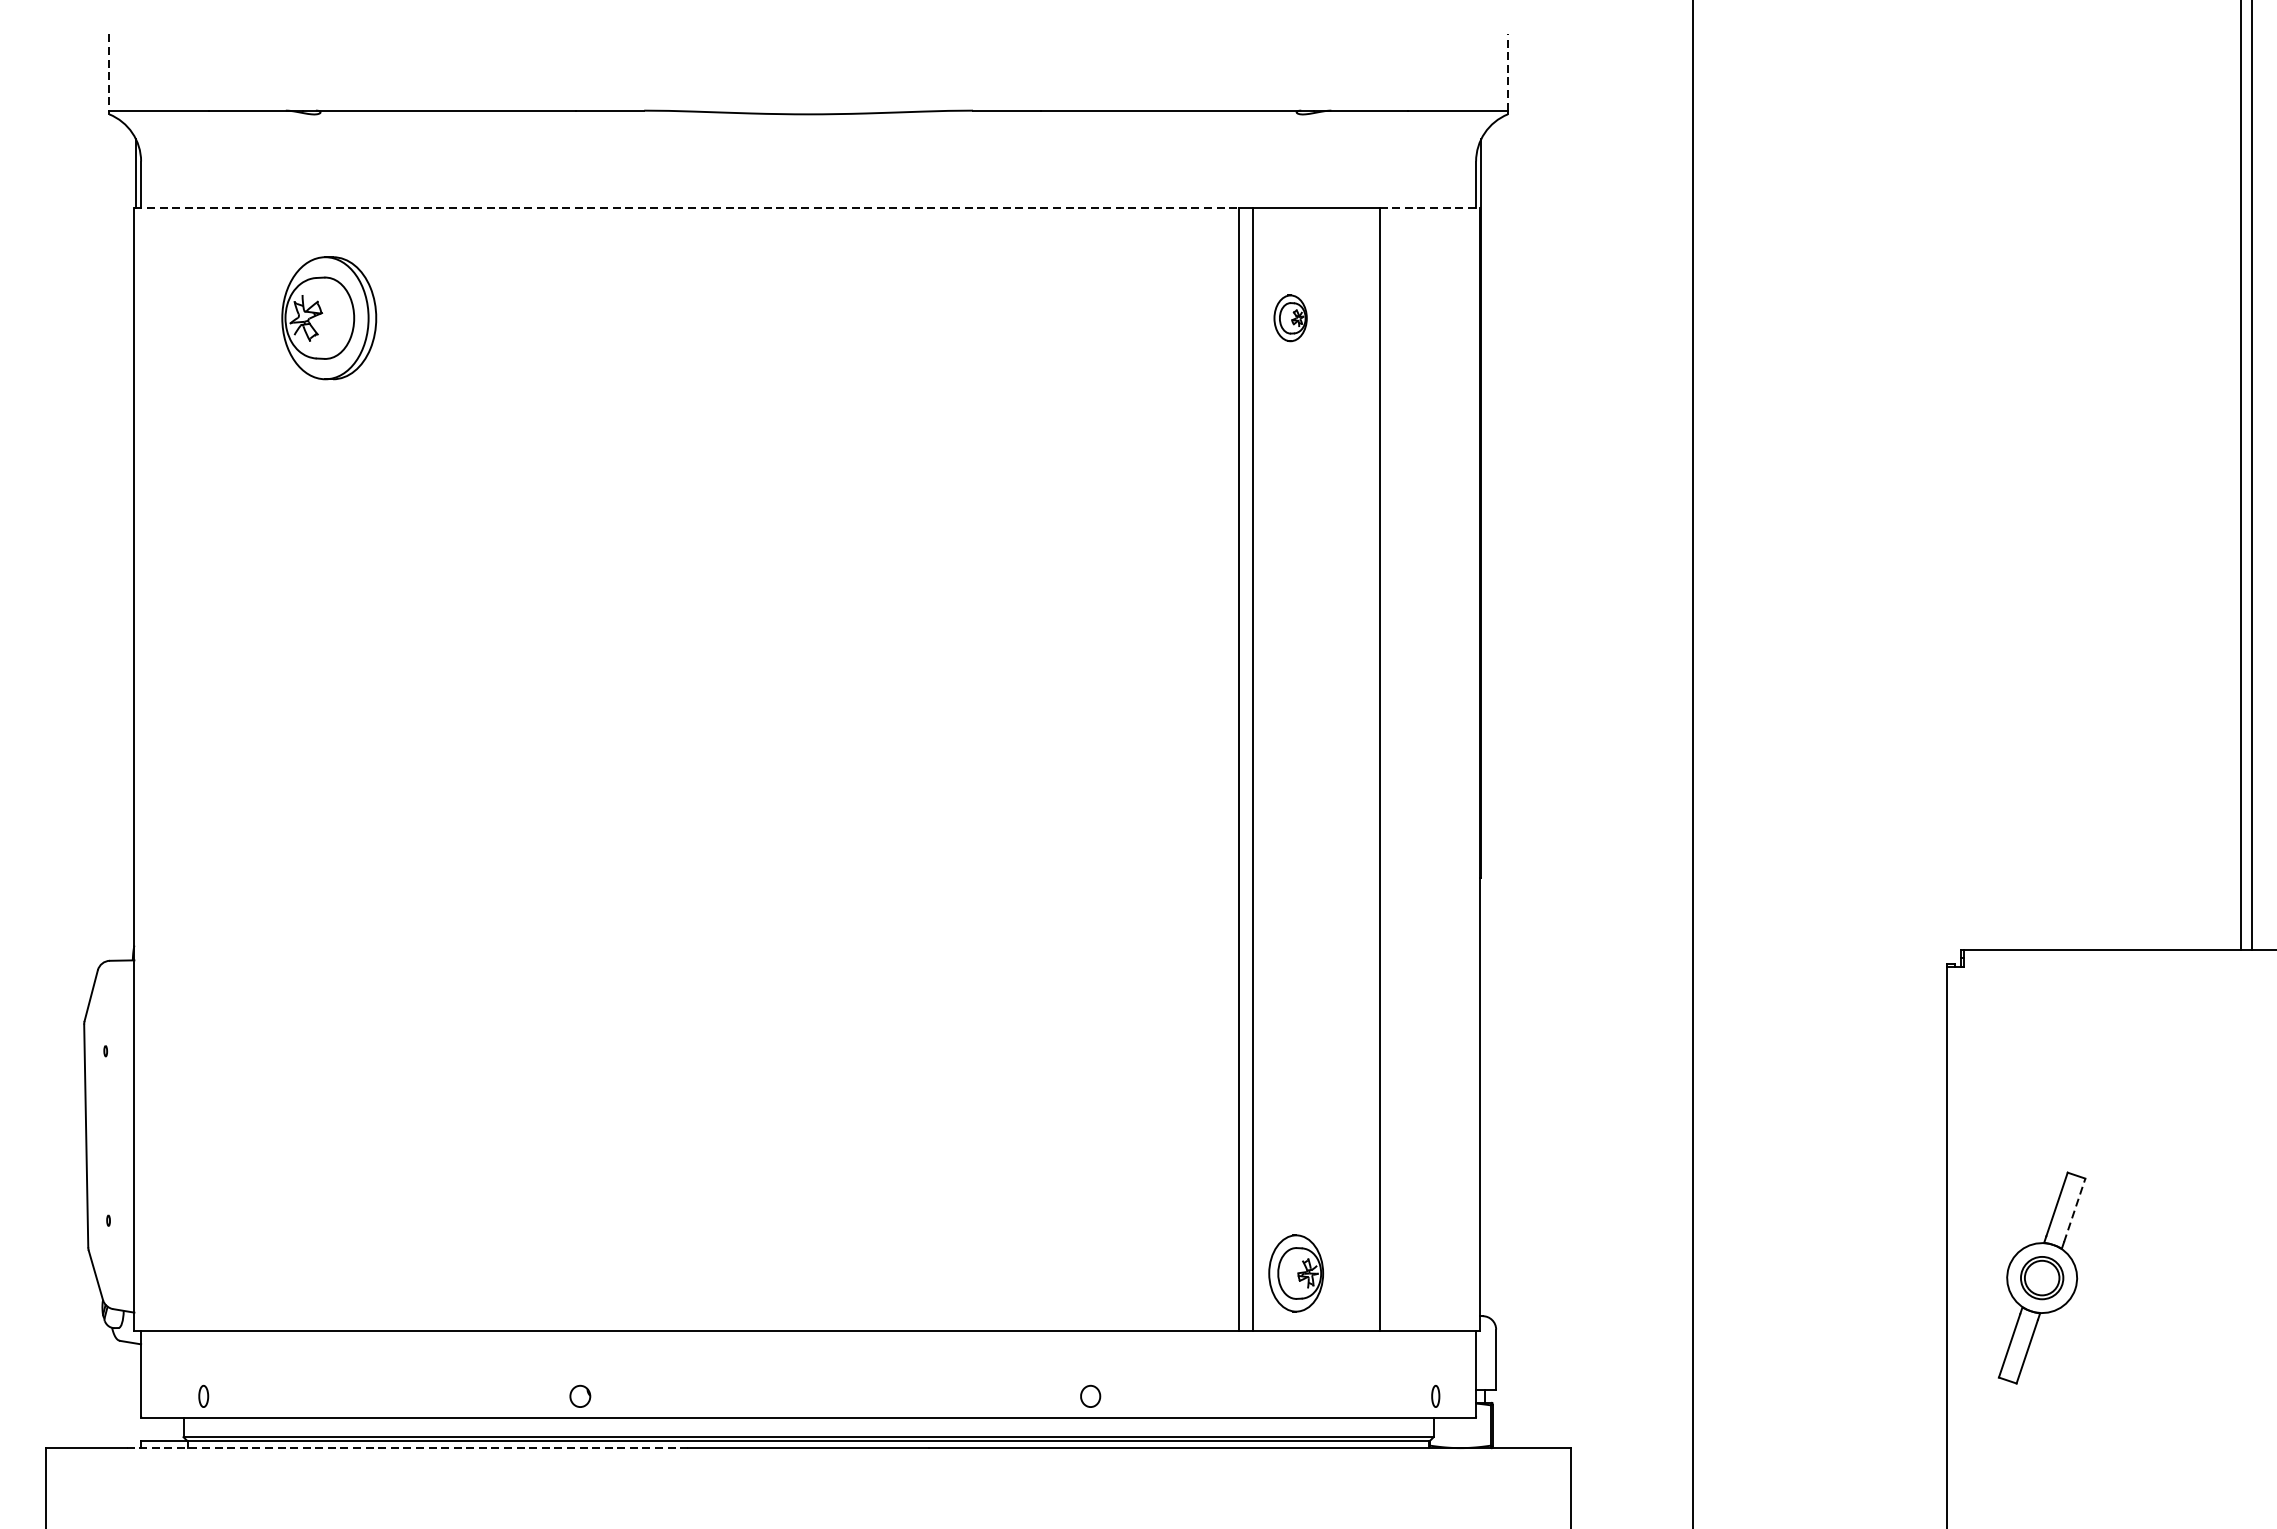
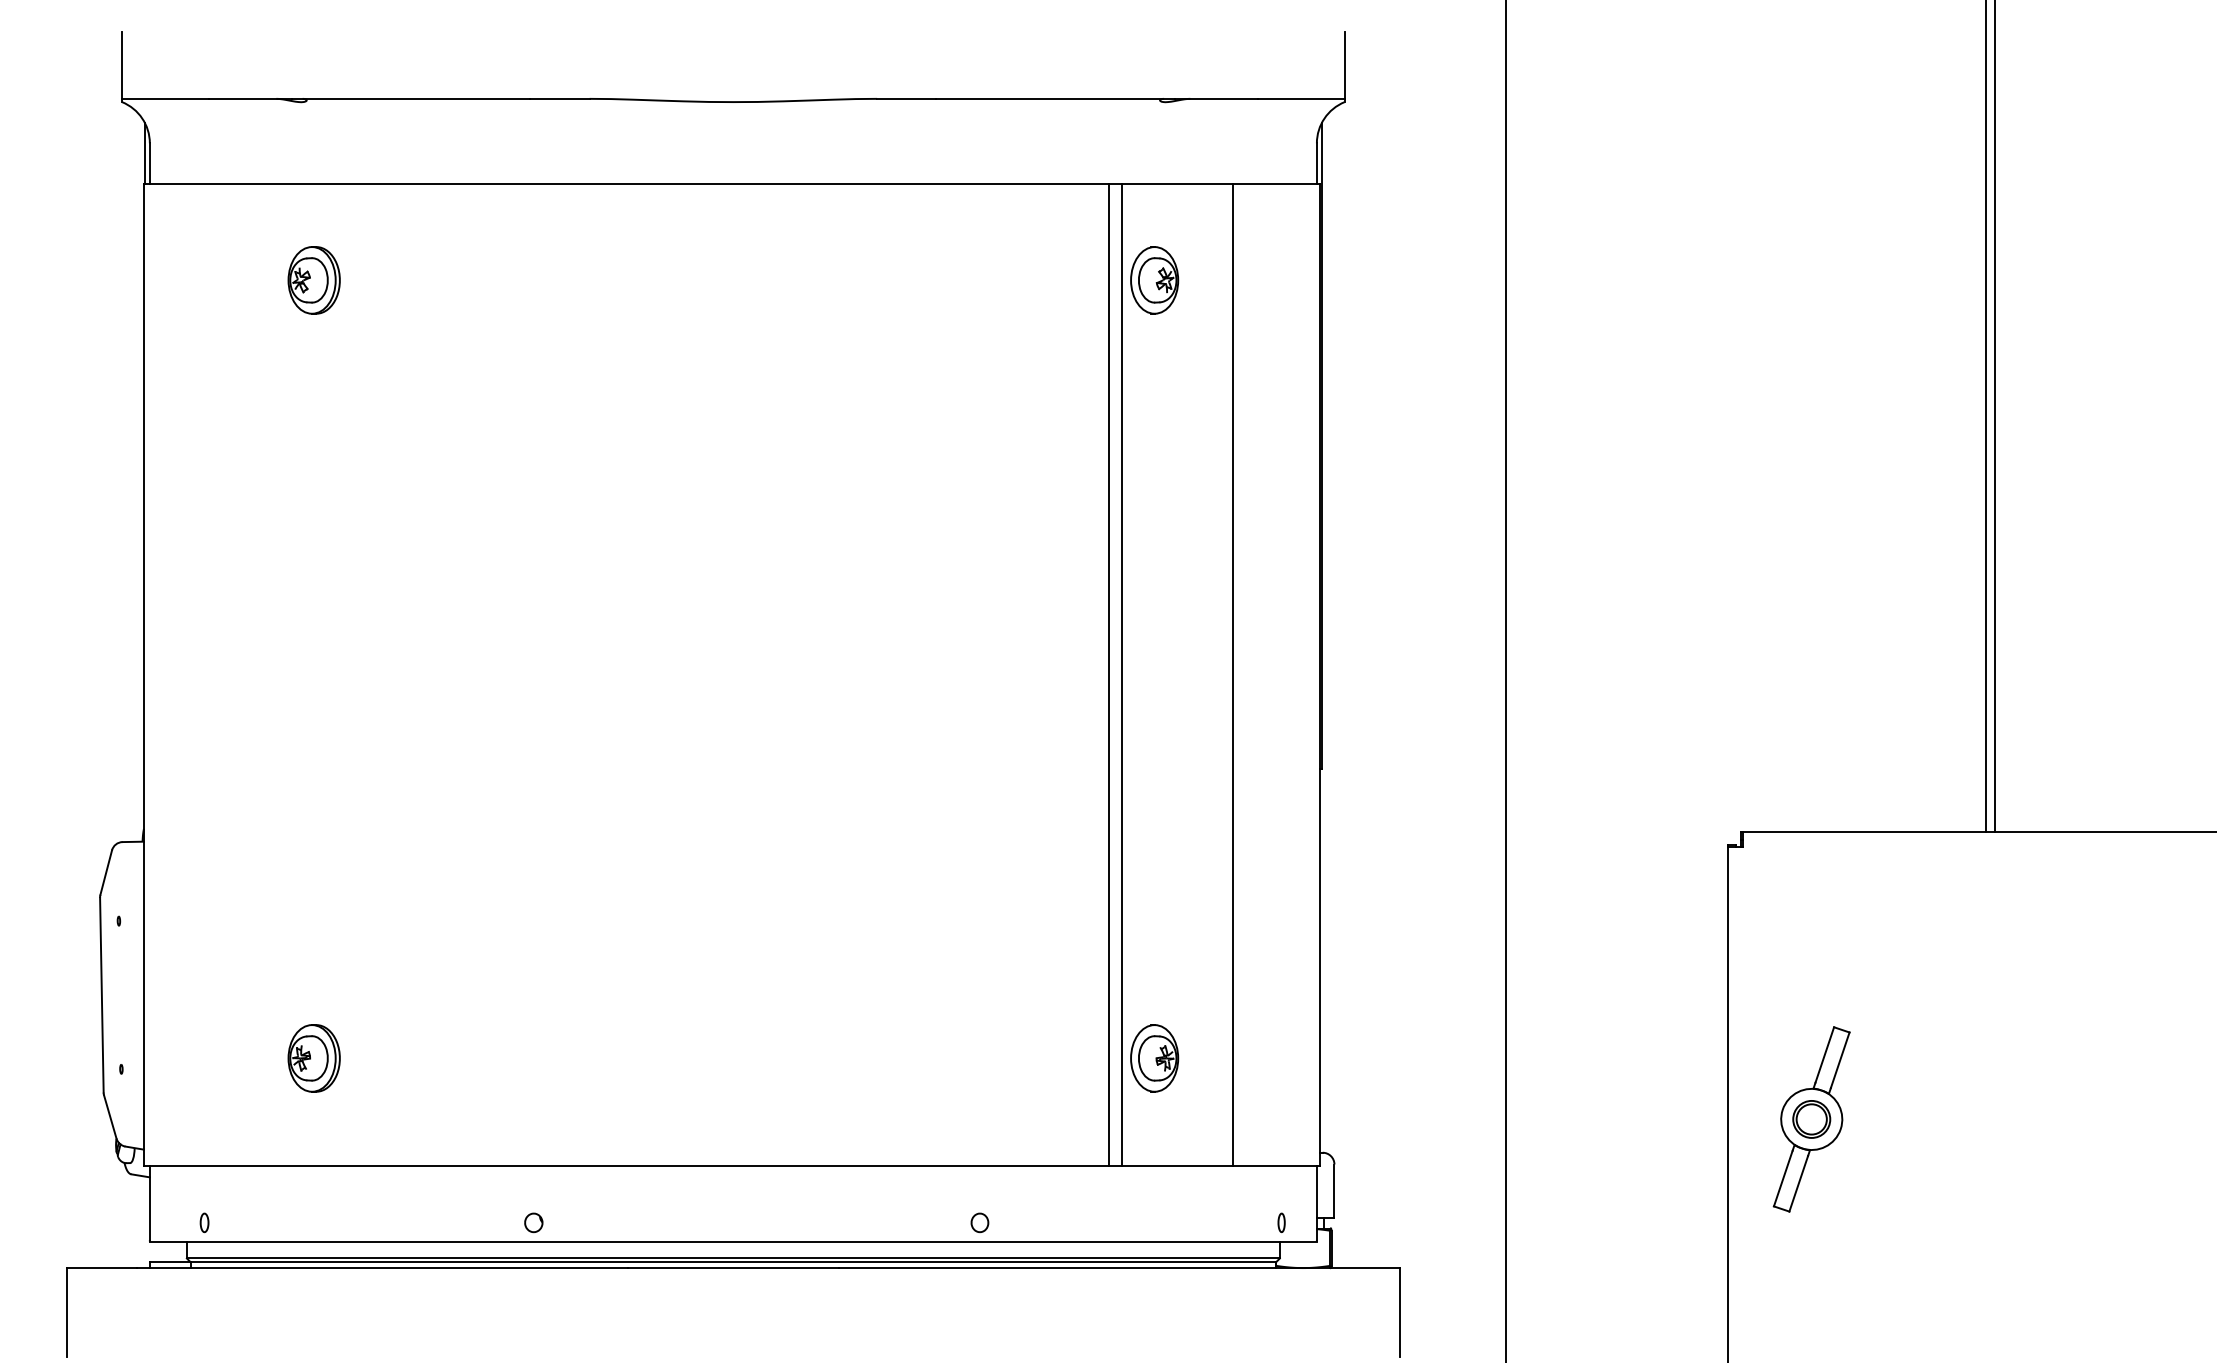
line: (1507, 72) -> (1344, 65), dashed -> solid
line: (109, 73) -> (122, 66), dashed -> solid
line: (686, 208) -> (626, 184), dashed -> solid
line: (1429, 208) -> (1276, 184), dashed -> solid
part: (328, 318) -> (313, 280), size x0.62
part: (1290, 318) -> (1154, 280), size x1.67
part: (328, 1208) -> (313, 1058), added
line: (2075, 1209) -> (1840, 1059), dashed -> solid
part: (1296, 1273) -> (1154, 1058), moved
line: (407, 1448) -> (382, 1268), dashed -> solid

